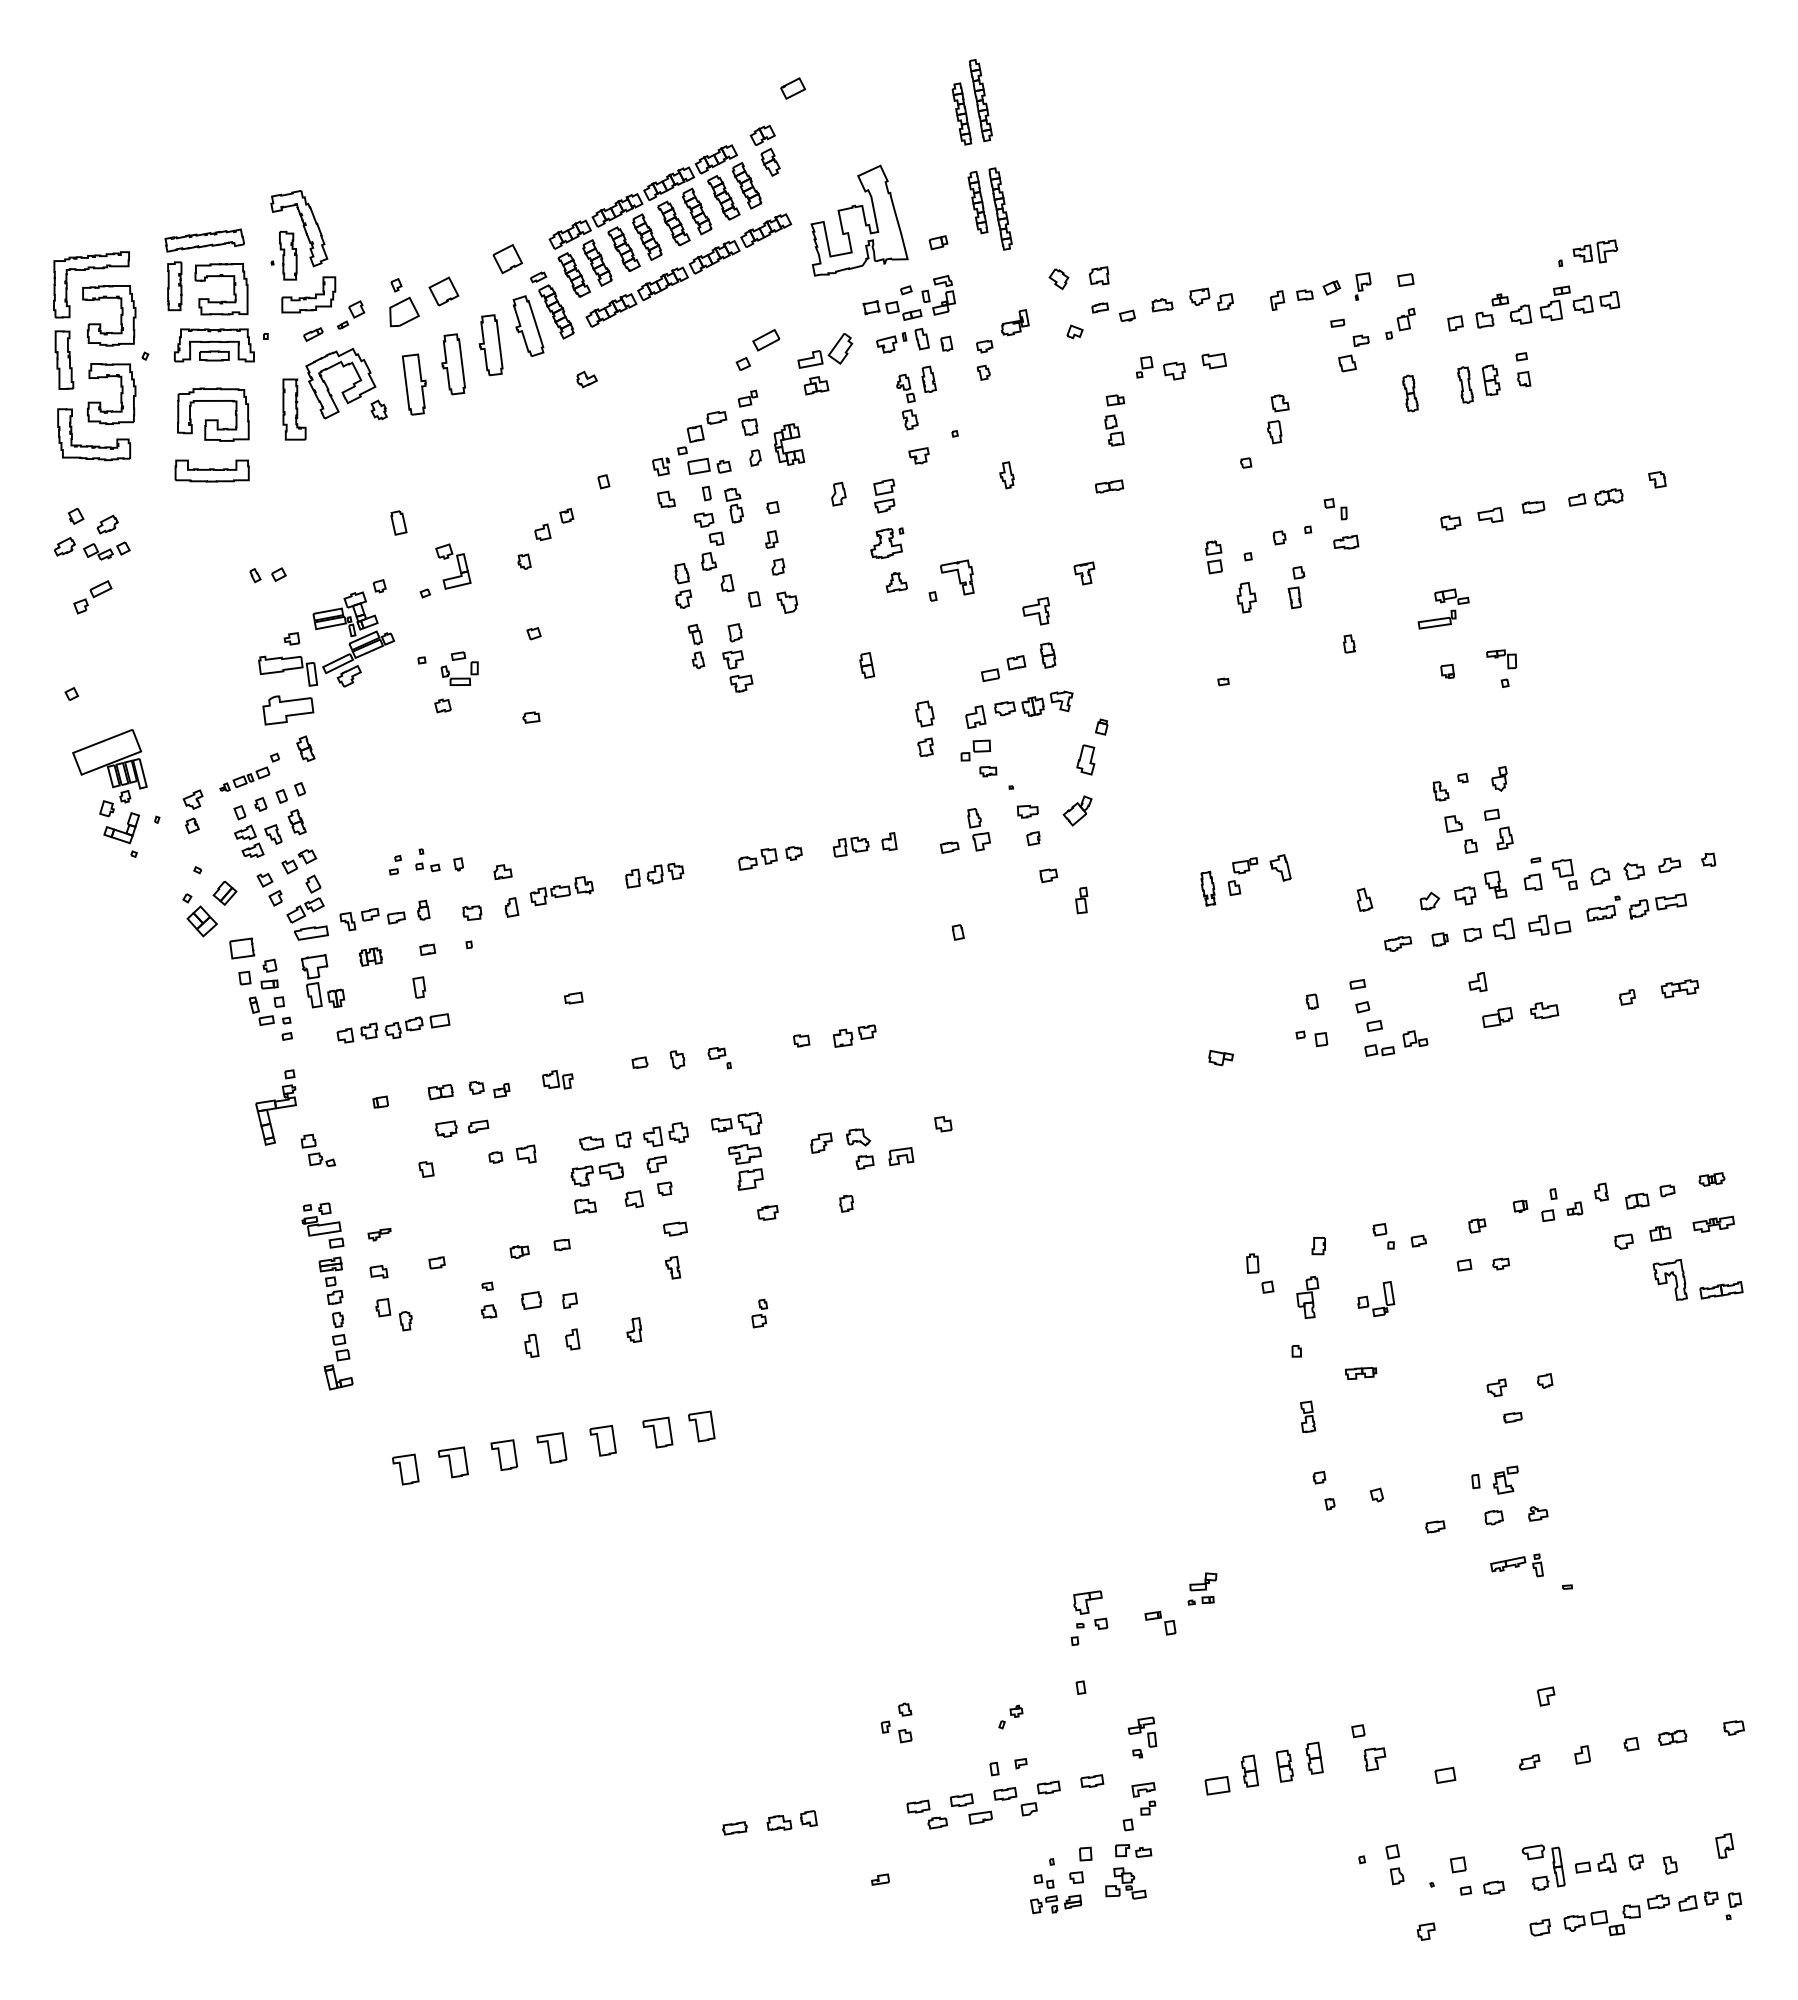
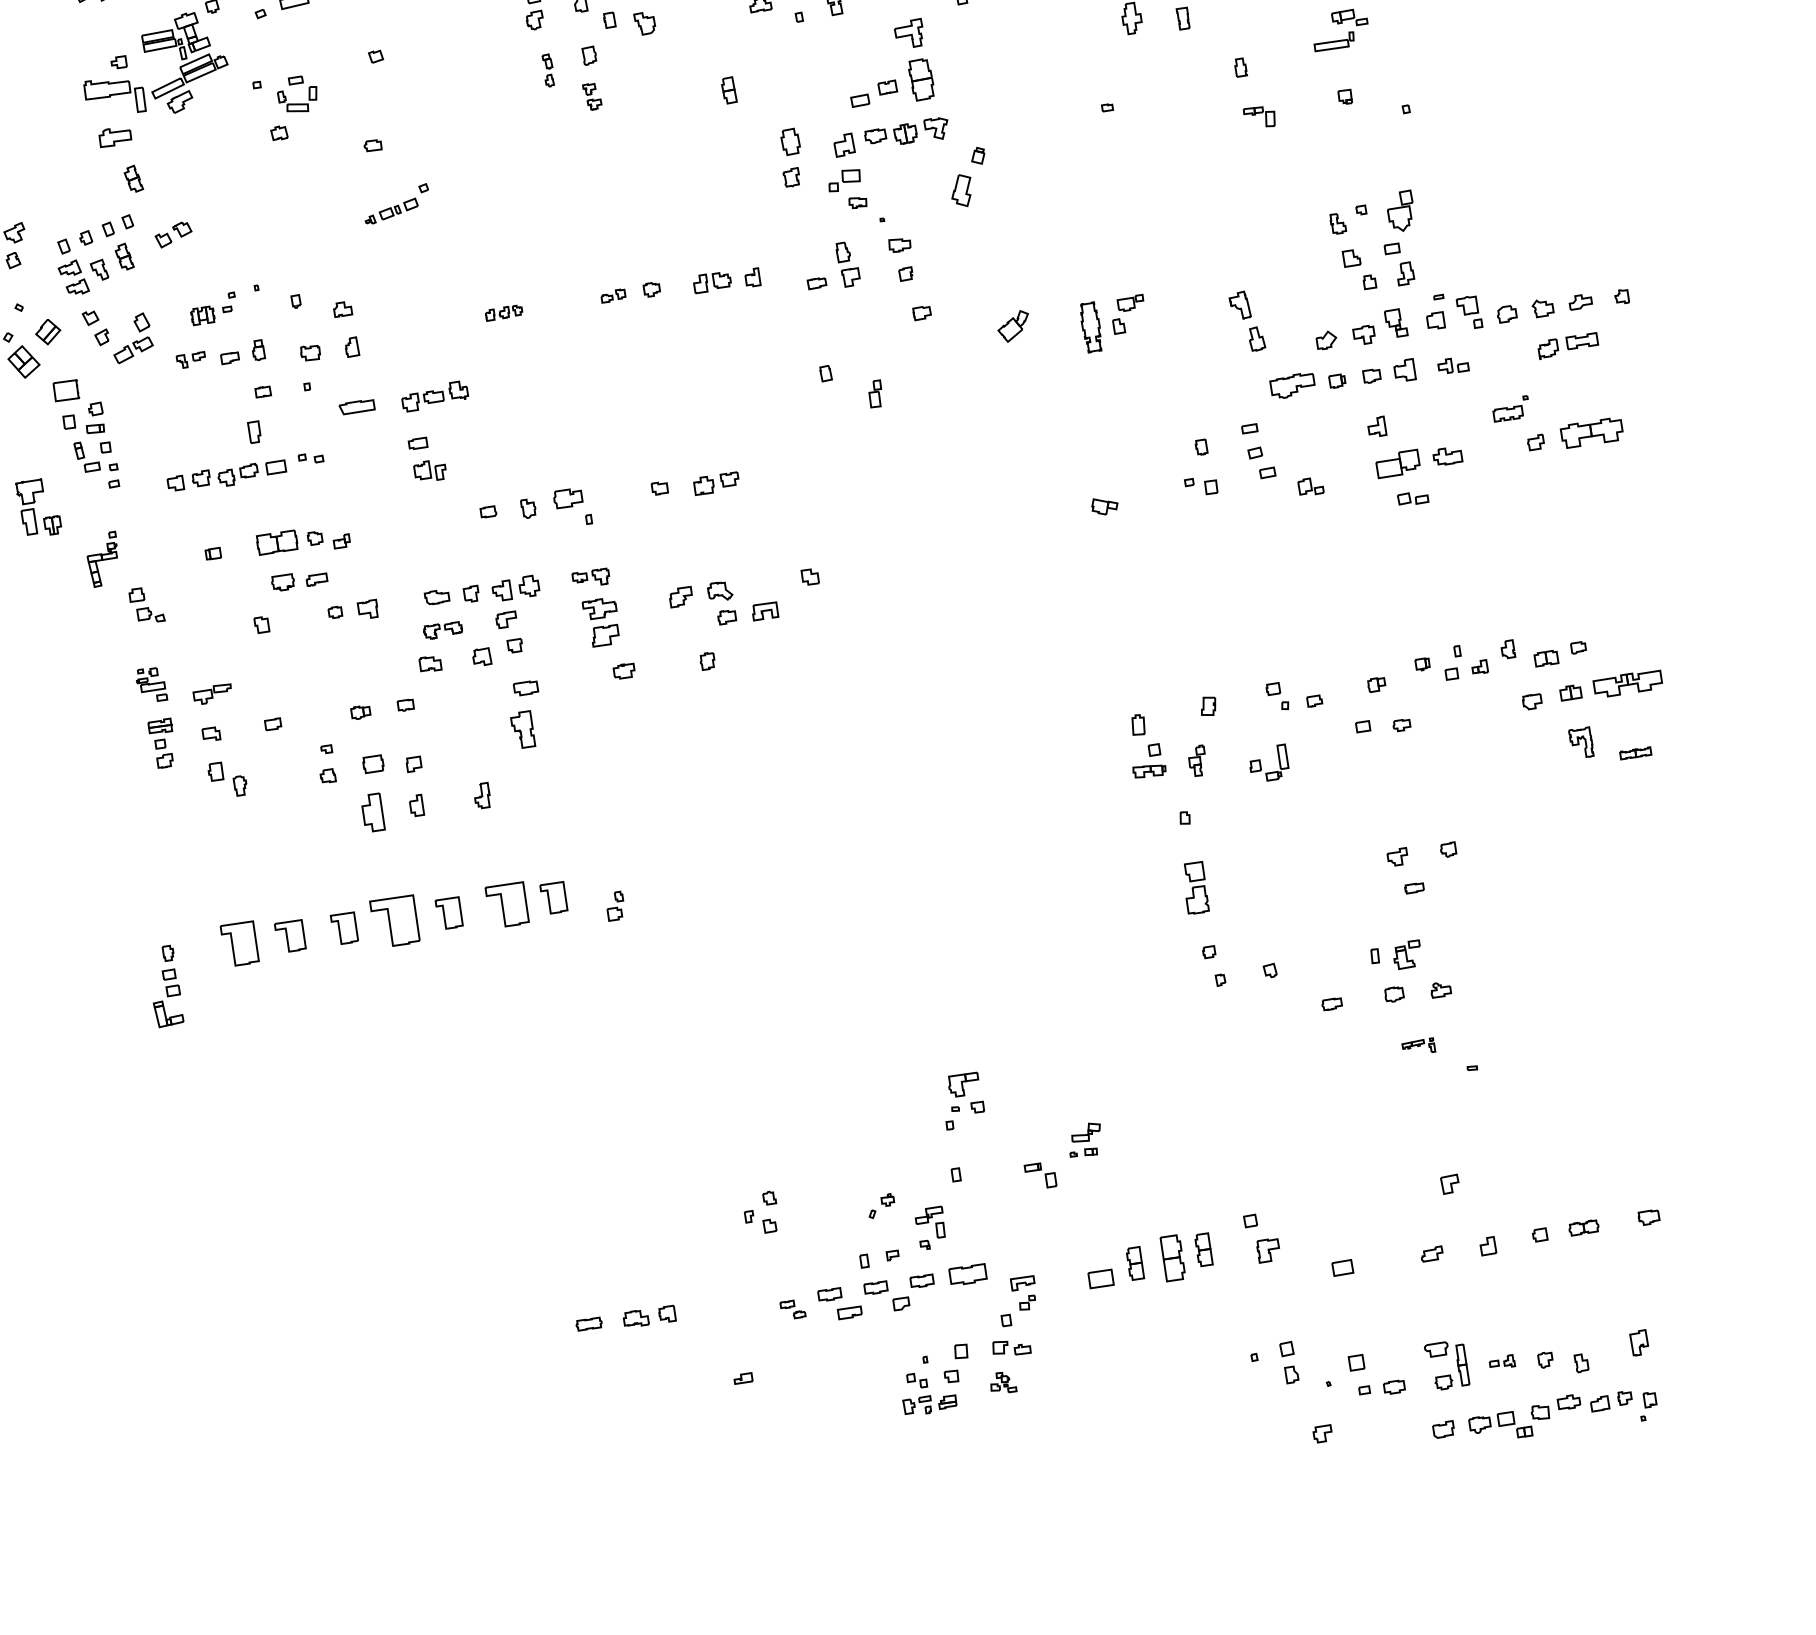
part: (696, 646) -> (548, 70), size x0.7
part: (1047, 655) -> (920, 79), size x1.6
part: (1501, 659) -> (1259, 116), moved
part: (737, 671) -> (591, 96), size x0.6
part: (288, 710) -> (115, 138), size x0.6
part: (249, 771) -> (396, 202), moved
part: (1499, 778) -> (1400, 210), size x1.6
part: (1077, 810) -> (1013, 325), moved
part: (757, 859) -> (613, 296), size x0.6
part: (299, 861) -> (173, 234), moved
part: (427, 867) -> (310, 458), moved
part: (1280, 867) -> (1240, 304), moved
part: (654, 875) -> (503, 313), size x0.6
part: (1208, 888) -> (1091, 327), size x1.4
part: (561, 891) -> (434, 397), moved
part: (1081, 900) -> (875, 393), moved
part: (1603, 908) -> (1510, 408), moved
part: (359, 919) -> (190, 359), size x0.7
part: (1549, 924) -> (1453, 365), size x0.7
part: (310, 932) -> (356, 406), moved
part: (1398, 943) -> (1293, 385), size x1.6
part: (370, 956) -> (202, 315), moved
part: (323, 981) -> (39, 507), moved
part: (1679, 988) -> (1591, 433), size x1.6
part: (1497, 1017) -> (1398, 463), size x1.4
part: (1379, 1050) -> (1412, 498), moved
part: (719, 1058) -> (572, 507), size x1.6
part: (557, 1079) -> (429, 470), moved
part: (440, 1092) -> (276, 543), size x1.6
part: (275, 1107) -> (101, 559), size x0.7
part: (736, 1123) -> (590, 576), size x0.7
part: (596, 1174) -> (442, 630), size x0.7
part: (1711, 1179) -> (1625, 635), removed
part: (1713, 1223) -> (1627, 682), size x1.6
part: (322, 1225) -> (151, 684), size x0.7
part: (379, 1234) -> (212, 694), size x1.6
part: (673, 1267) -> (523, 729), size x1.6
part: (1669, 1279) -> (1580, 741), size x0.7
part: (1721, 1290) -> (1635, 753), size x0.7
part: (1307, 1296) -> (1196, 759), size x0.7
part: (759, 1313) -> (615, 906), moved
part: (531, 1345) -> (373, 811), size x1.6
part: (338, 1350) -> (168, 985), moved
part: (1361, 1373) -> (1149, 771), moved
part: (1308, 1416) -> (1197, 887), size x1.6
part: (657, 1432) -> (506, 904), size x1.4
part: (551, 1447) -> (394, 920), size x1.6
part: (405, 1469) -> (239, 943), size x1.4
part: (1516, 1565) -> (1418, 1045), size x0.6
part: (1202, 1588) -> (1085, 1139), moved
part: (1160, 1622) -> (1040, 1174), moved
part: (1142, 1737) -> (930, 1227), moved
part: (1284, 1765) -> (1172, 1257), size x1.4
part: (1092, 1780) -> (968, 1273), size x1.6
part: (926, 1814) -> (792, 1309), size x0.6
part: (1595, 1862) -> (1502, 1360), size x0.6
part: (1125, 1883) -> (1003, 1382), size x0.6

